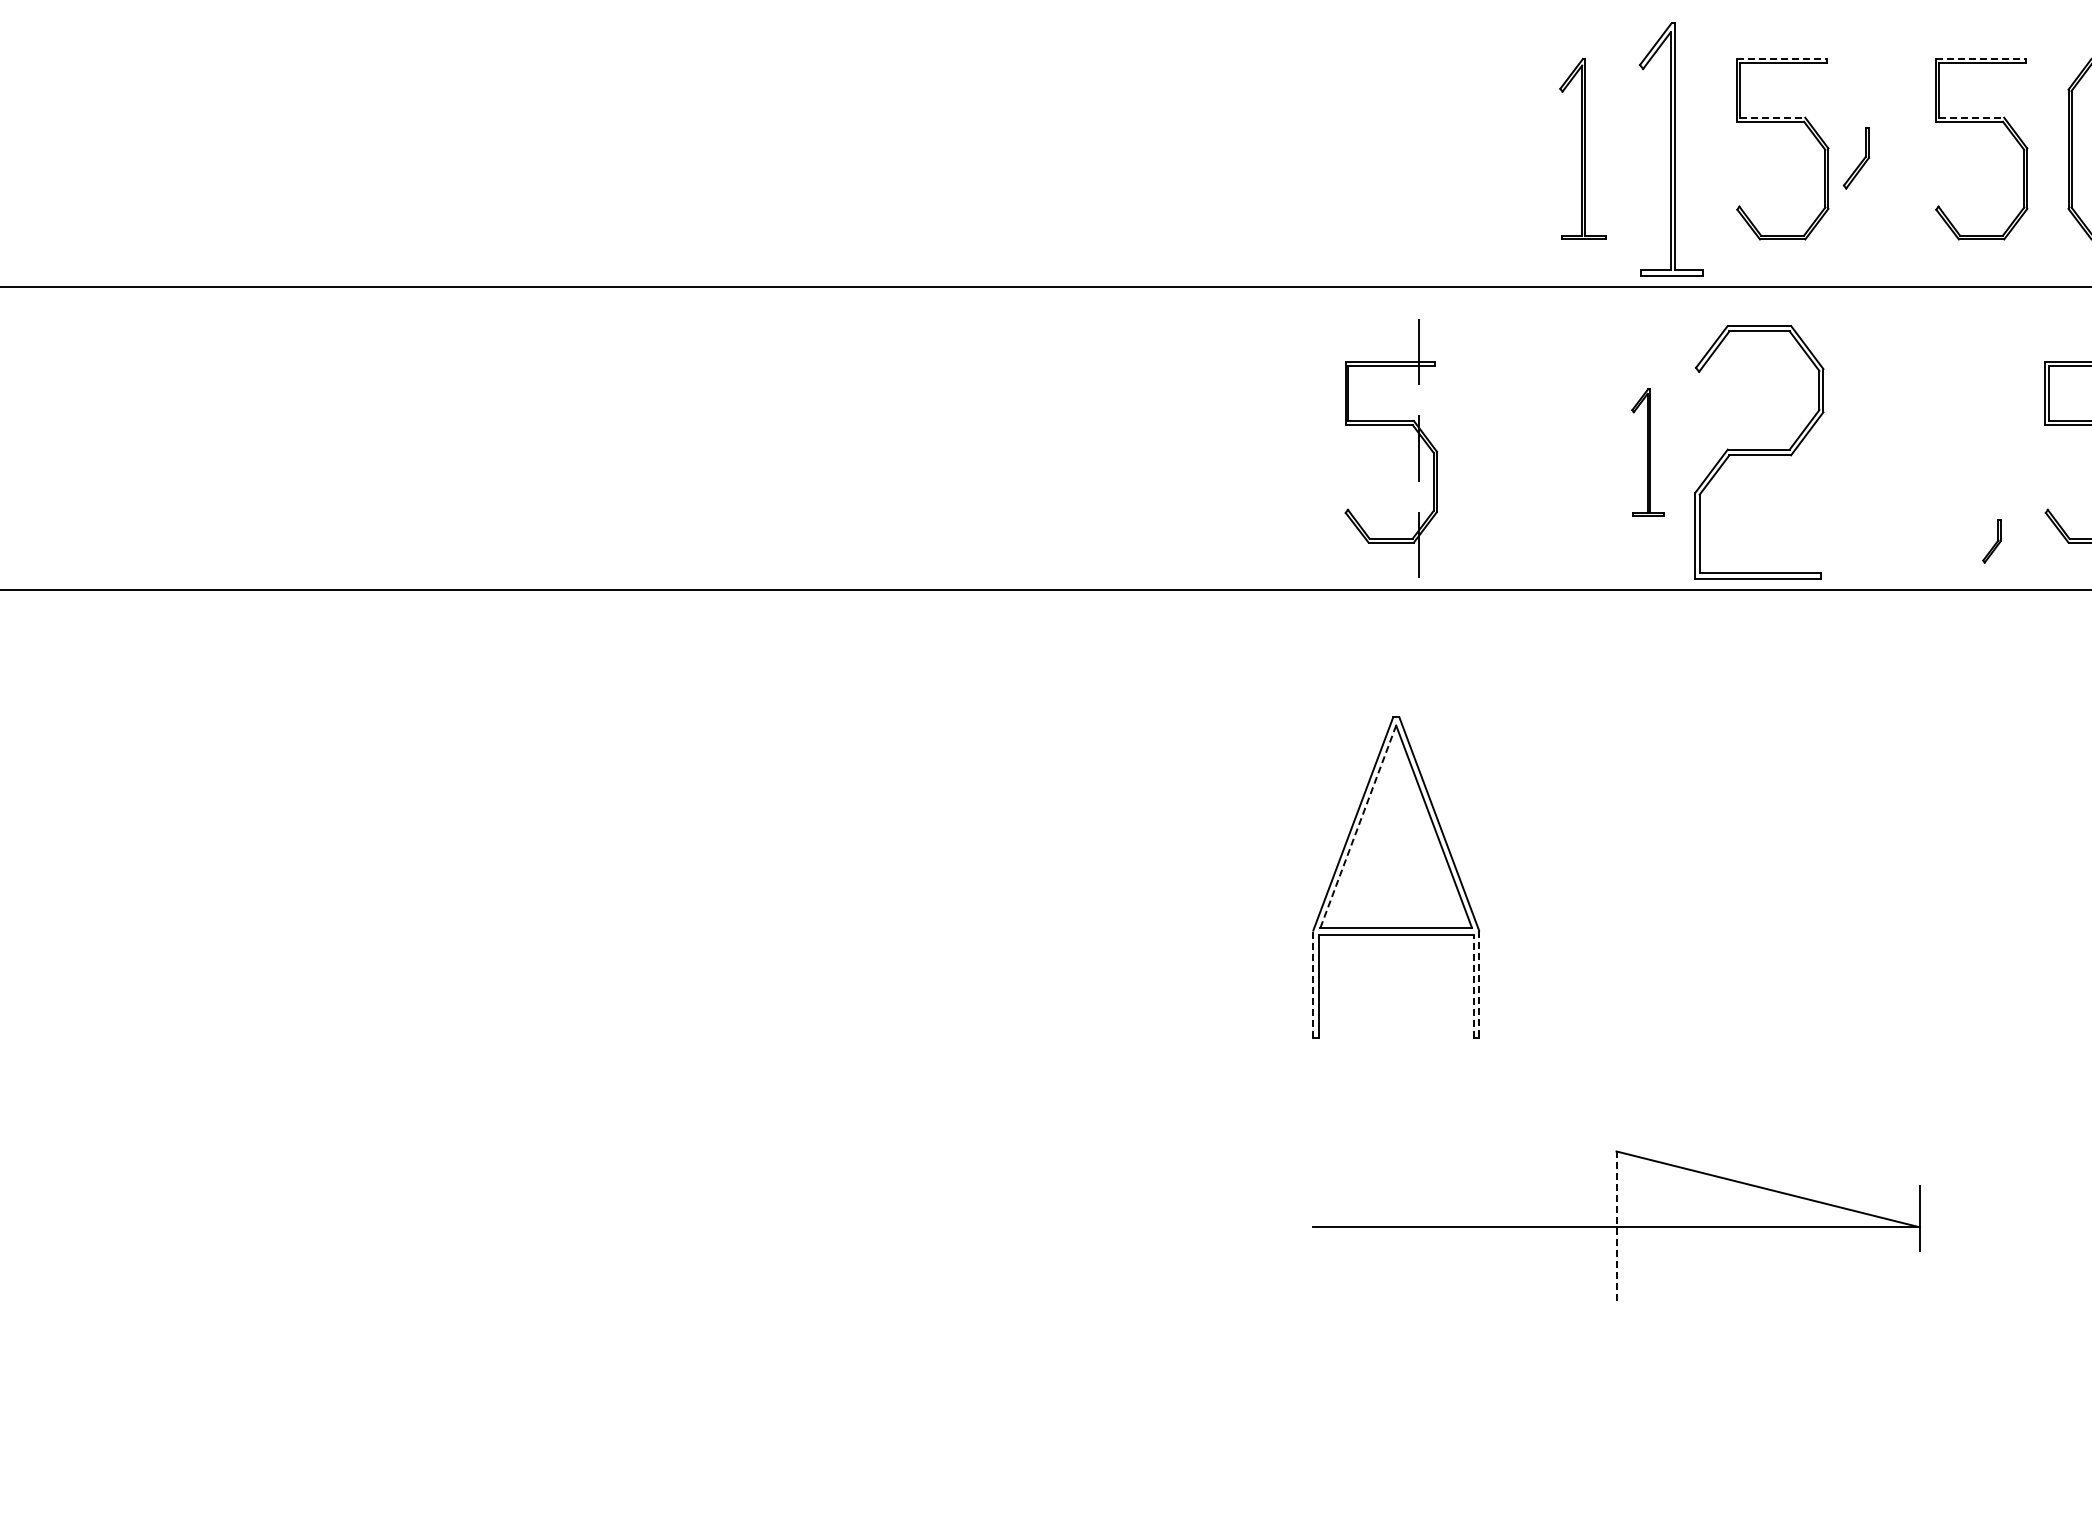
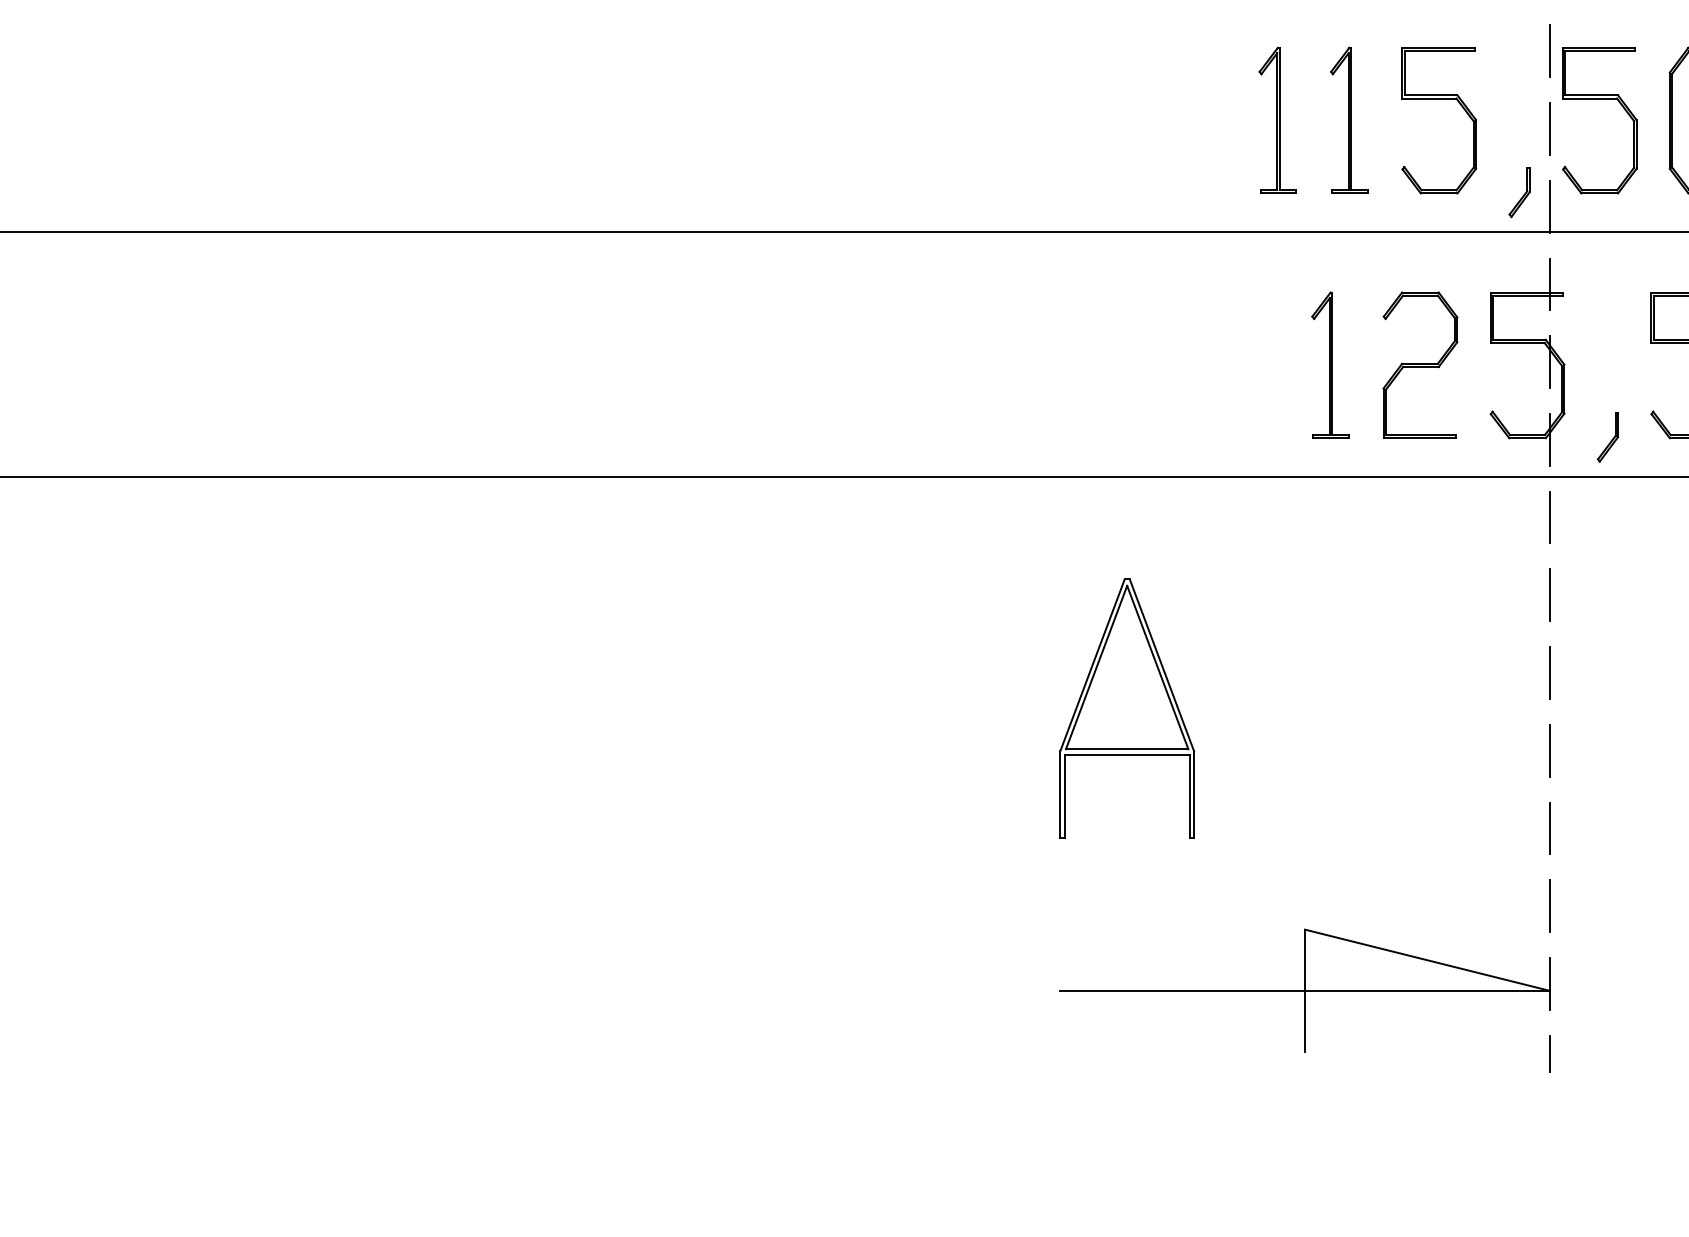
line: (1781, 58) -> (1438, 47), dashed -> solid
line: (1980, 58) -> (1598, 47), dashed -> solid
line: (1919, 63) -> (1549, 51), added
line: (1772, 117) -> (1430, 95), dashed -> solid
line: (1971, 117) -> (1591, 95), dashed -> solid
part: (1670, 148) -> (1348, 120), size x0.71
line: (1919, 159) -> (1549, 128), added
part: (1861, 160) -> (1523, 194), moved
line: (1919, 255) -> (1549, 206), added
part: (1390, 425) -> (1526, 343), moved
part: (1647, 452) -> (1330, 365), size x1.43
part: (1759, 452) -> (1420, 365), size x0.71
part: (1991, 541) -> (1607, 437), size x1.43
line: (1919, 640) -> (1549, 517), added
line: (1919, 737) -> (1549, 595), added
line: (1358, 827) -> (1096, 668), dashed -> solid
line: (1919, 833) -> (1549, 672), added
line: (1919, 929) -> (1549, 750), added
line: (1313, 984) -> (1060, 794), dashed -> solid
line: (1479, 984) -> (1194, 794), dashed -> solid
line: (1473, 986) -> (1189, 796), dashed -> solid
line: (1919, 1026) -> (1549, 828), added
line: (1919, 1122) -> (1549, 906), added
line: (1616, 1227) -> (1305, 991), dashed -> solid
line: (1919, 1305) -> (1549, 1053), added

